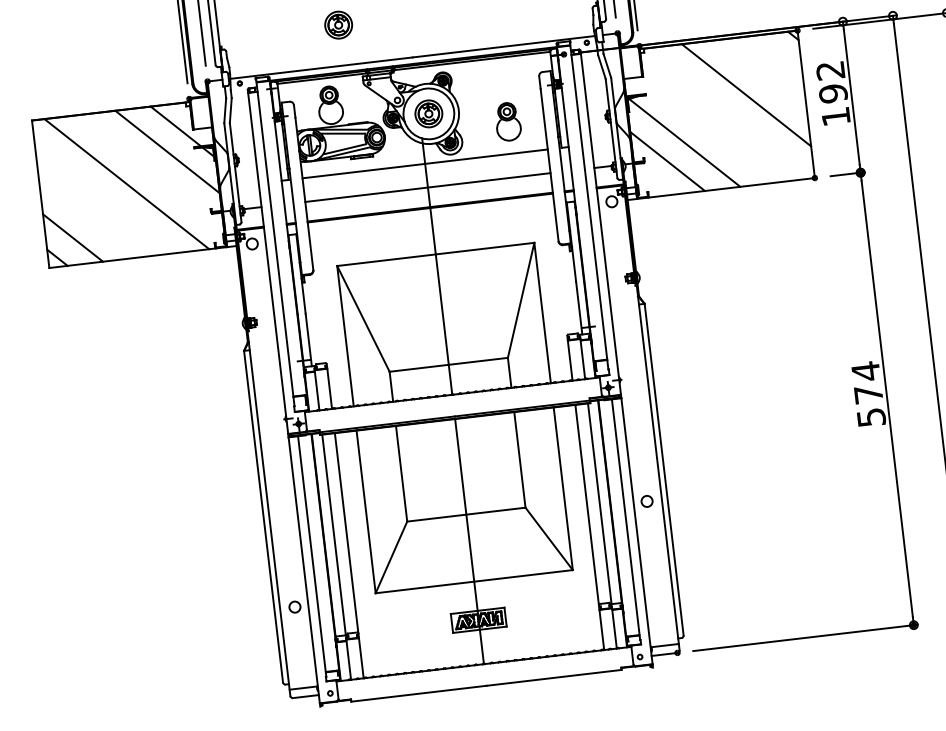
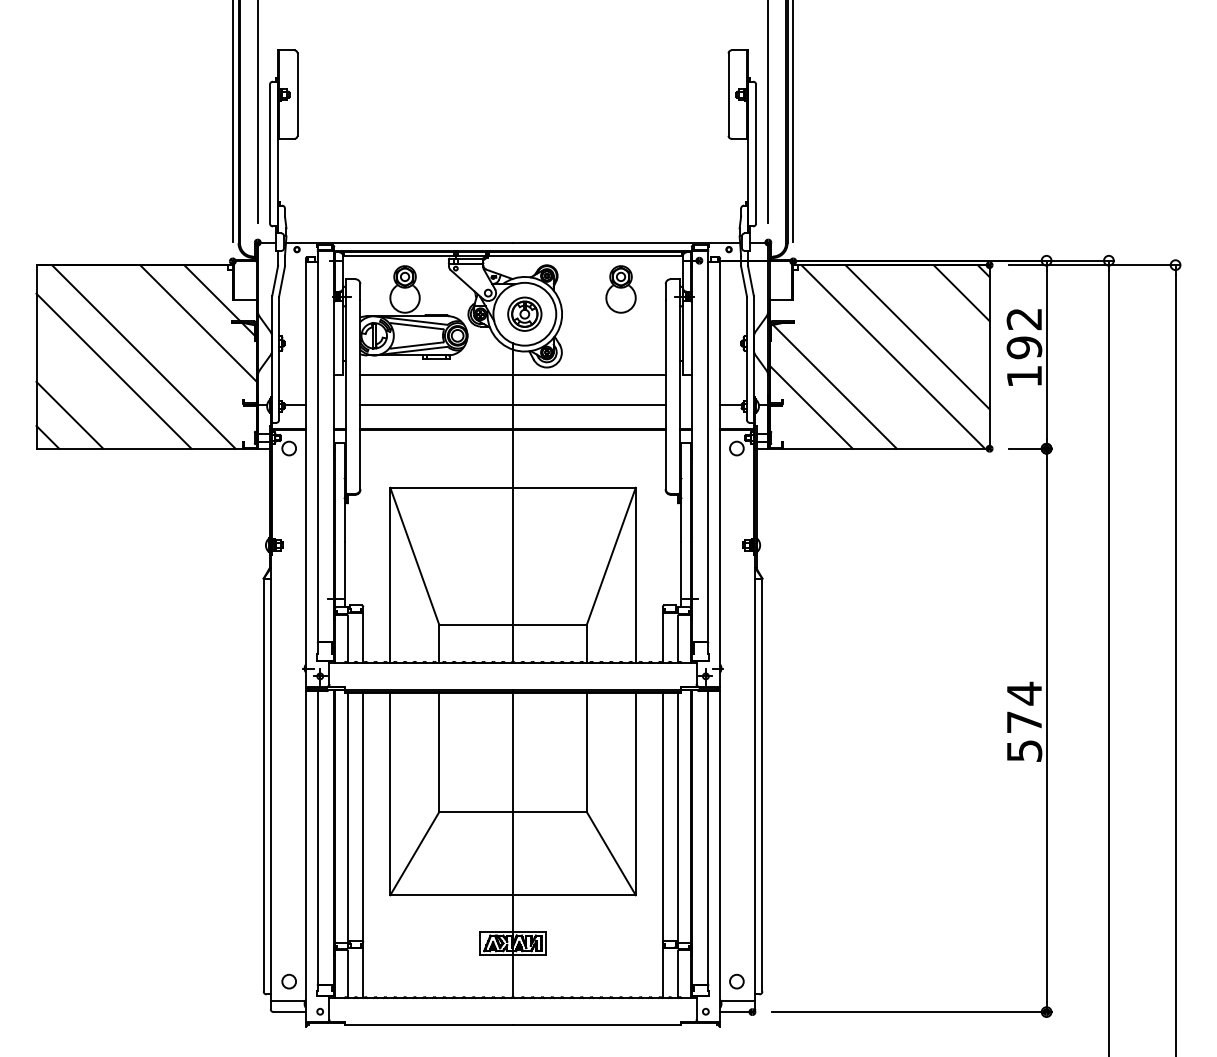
part: (338, 24) -> (426, 191), removed
line: (777, 56) -> (961, 293), added
line: (728, 113) -> (893, 356), added
part: (507, 121) -> (620, 289), moved
line: (103, 197) -> (113, 370), added
circle: (646, 501) -> (736, 981), moved
circle: (294, 607) -> (288, 981), moved

